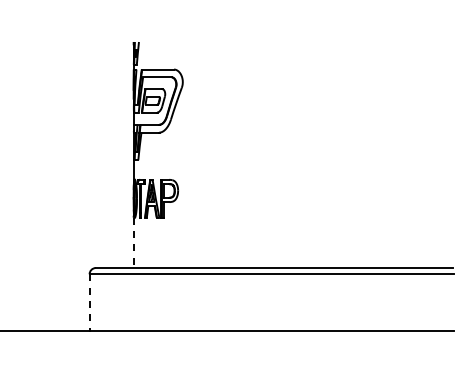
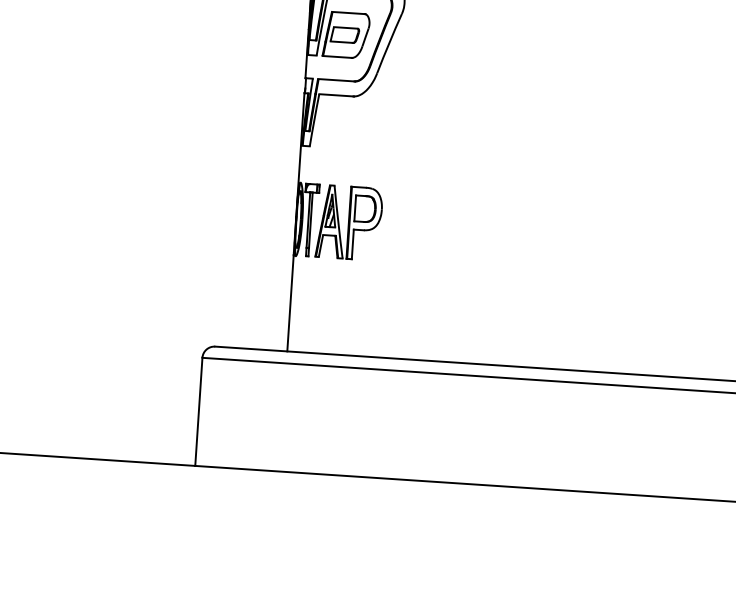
line: (133, 243) -> (290, 304), dashed -> solid
line: (89, 303) -> (198, 413), dashed -> solid

